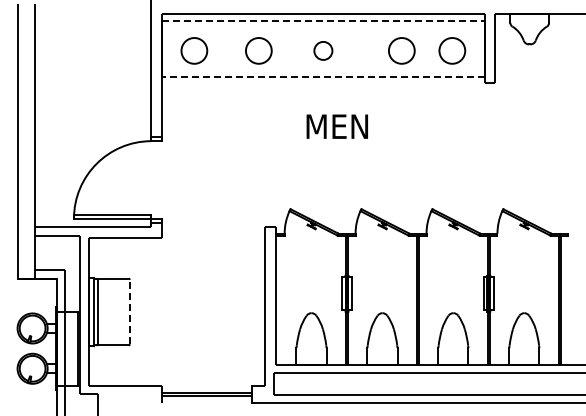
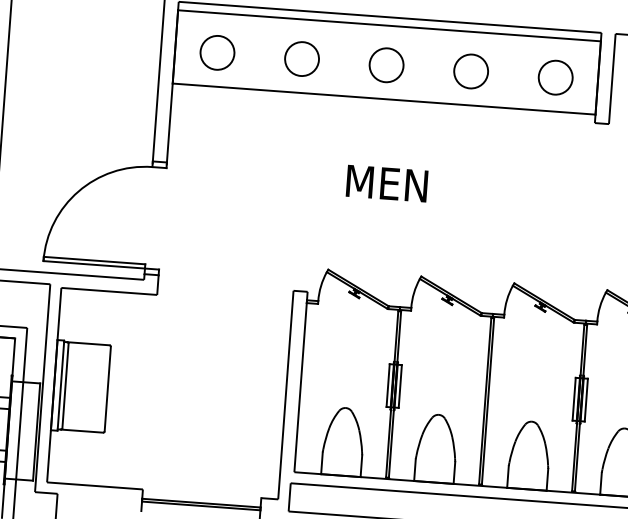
line: (323, 20) -> (389, 25), dashed -> solid
circle: (323, 50) -> (386, 64), size x1.43
circle: (401, 50) -> (470, 70), moved
line: (322, 76) -> (383, 98), dashed -> solid
text: (336, 126) -> (386, 183), moved
line: (129, 311) -> (107, 388), dashed -> solid

